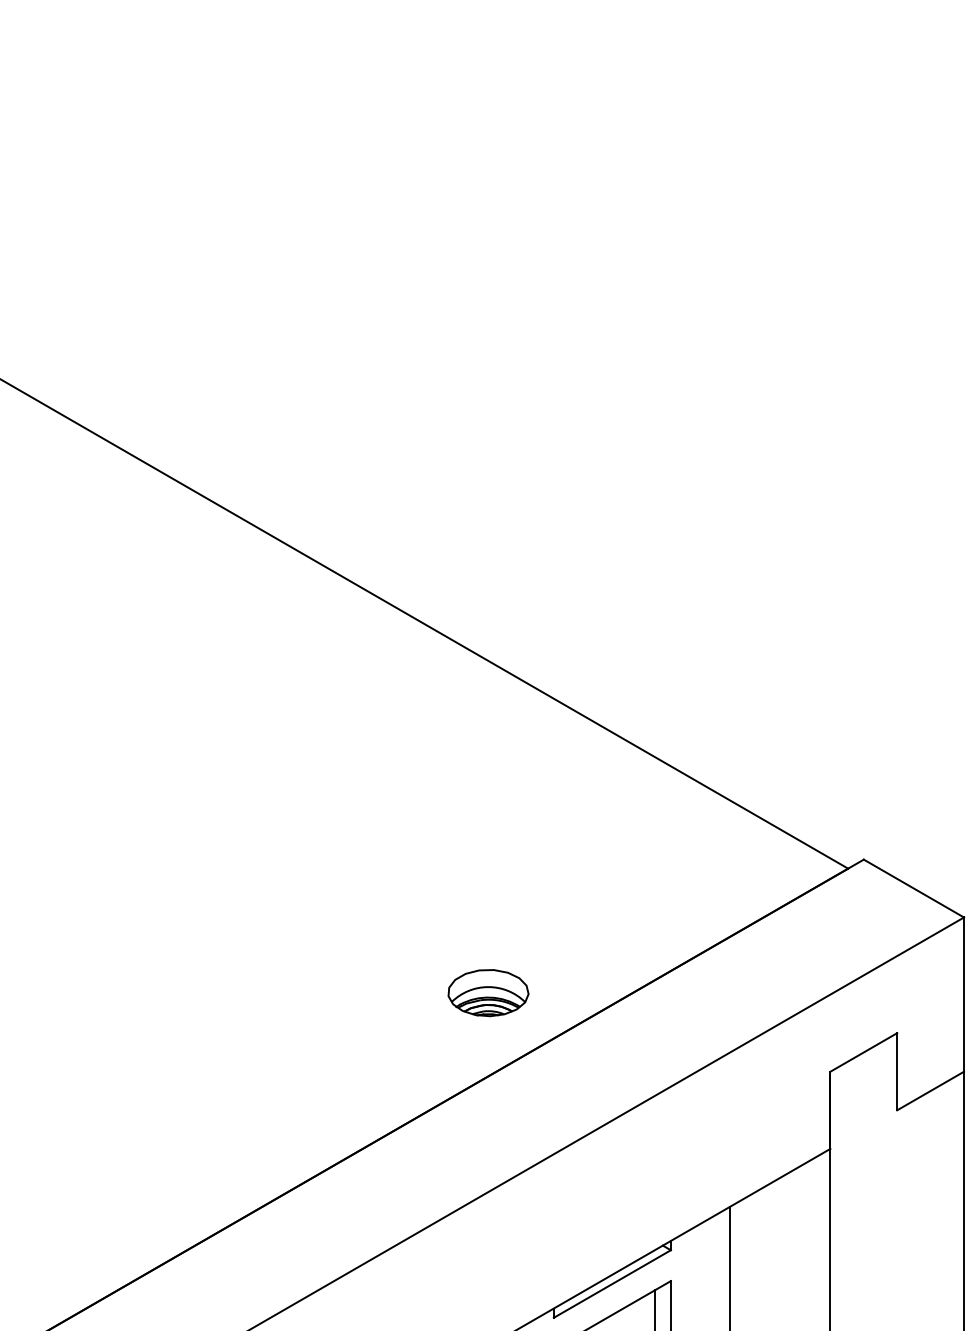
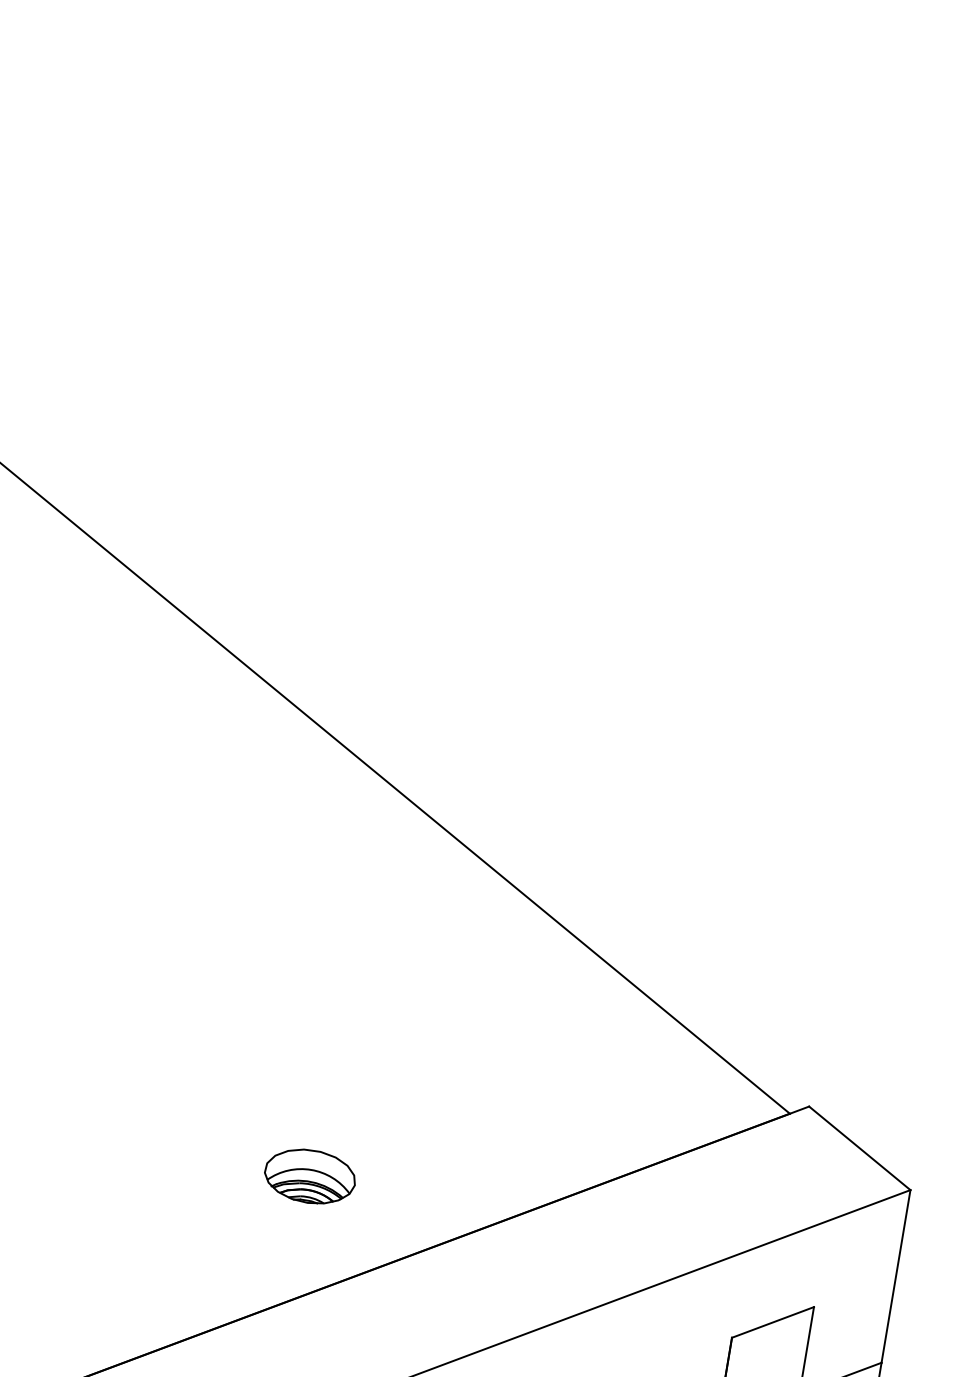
part: (488, 993) -> (310, 1177), moved

